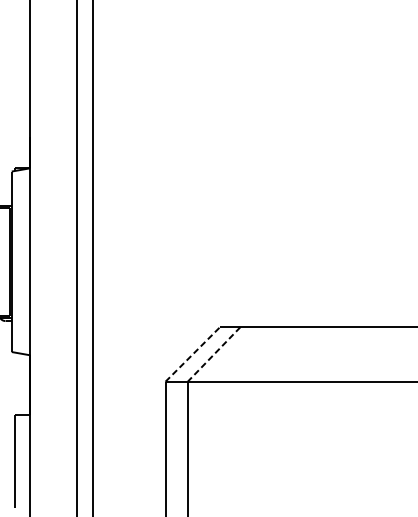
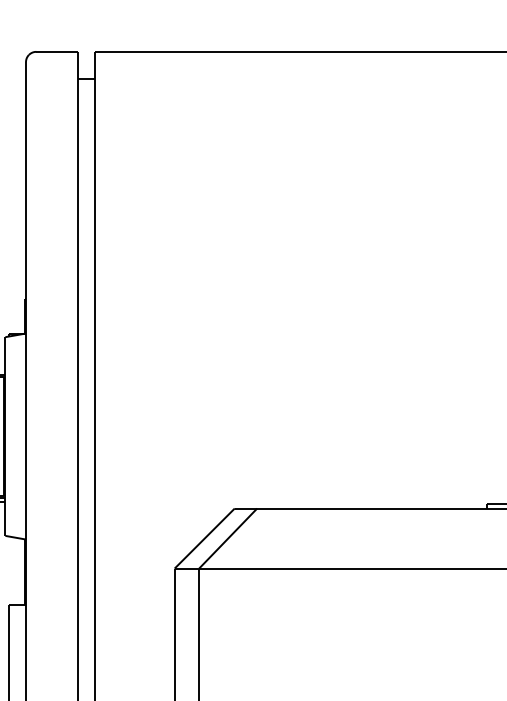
line: (193, 354) -> (205, 538), dashed -> solid
line: (214, 354) -> (228, 538), dashed -> solid

